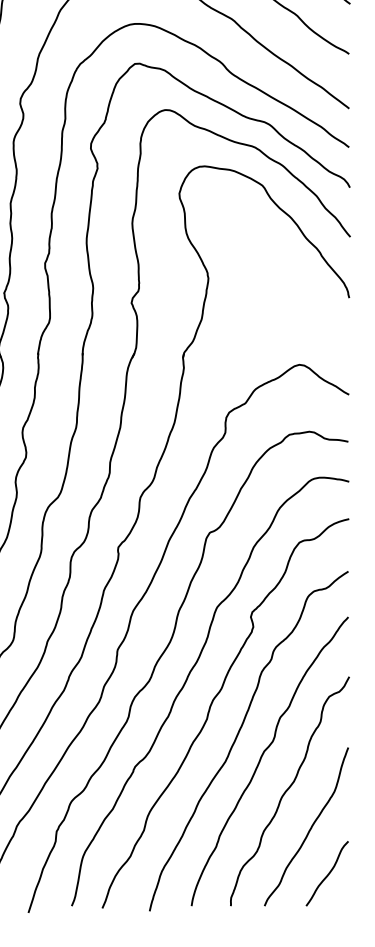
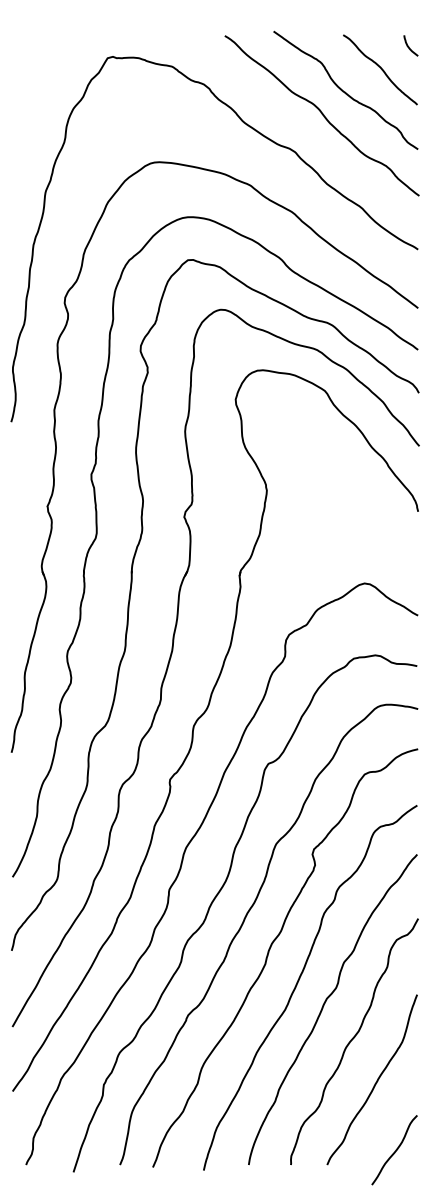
curve: (328, 873) -> (395, 1150), moved

